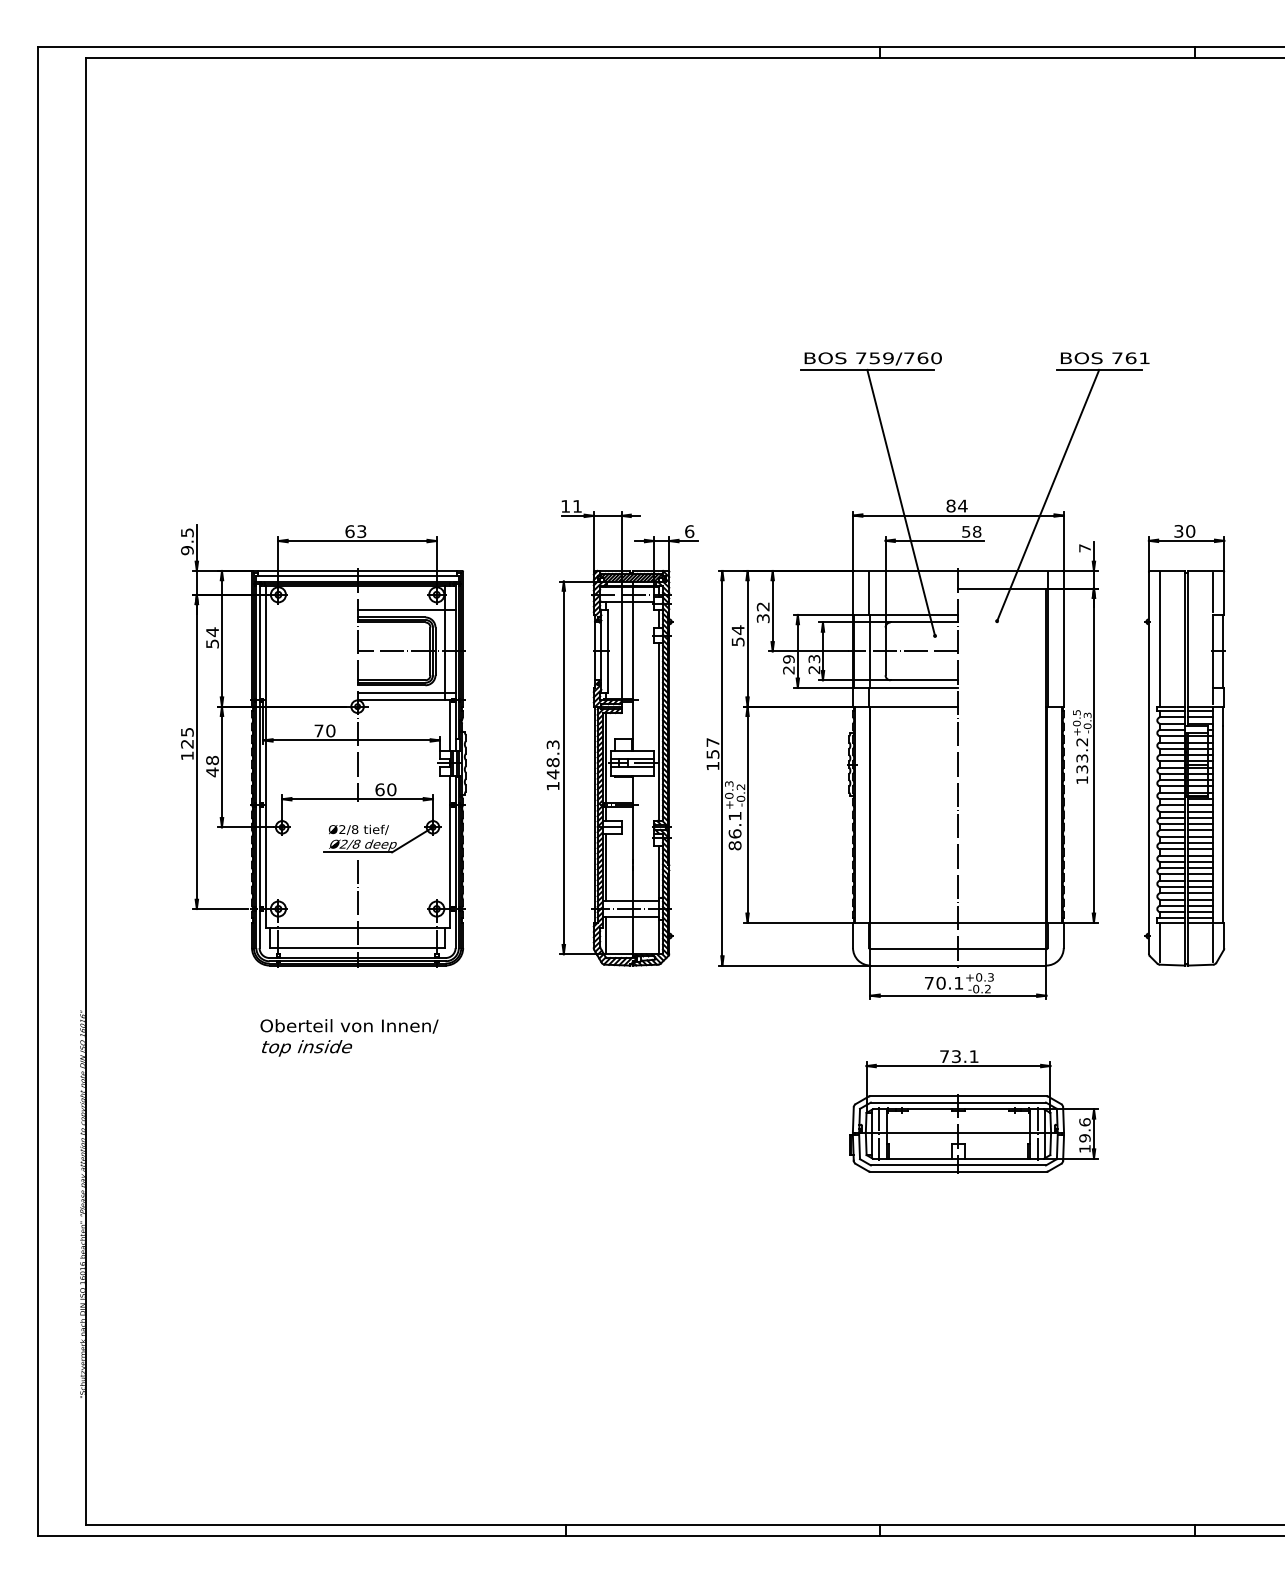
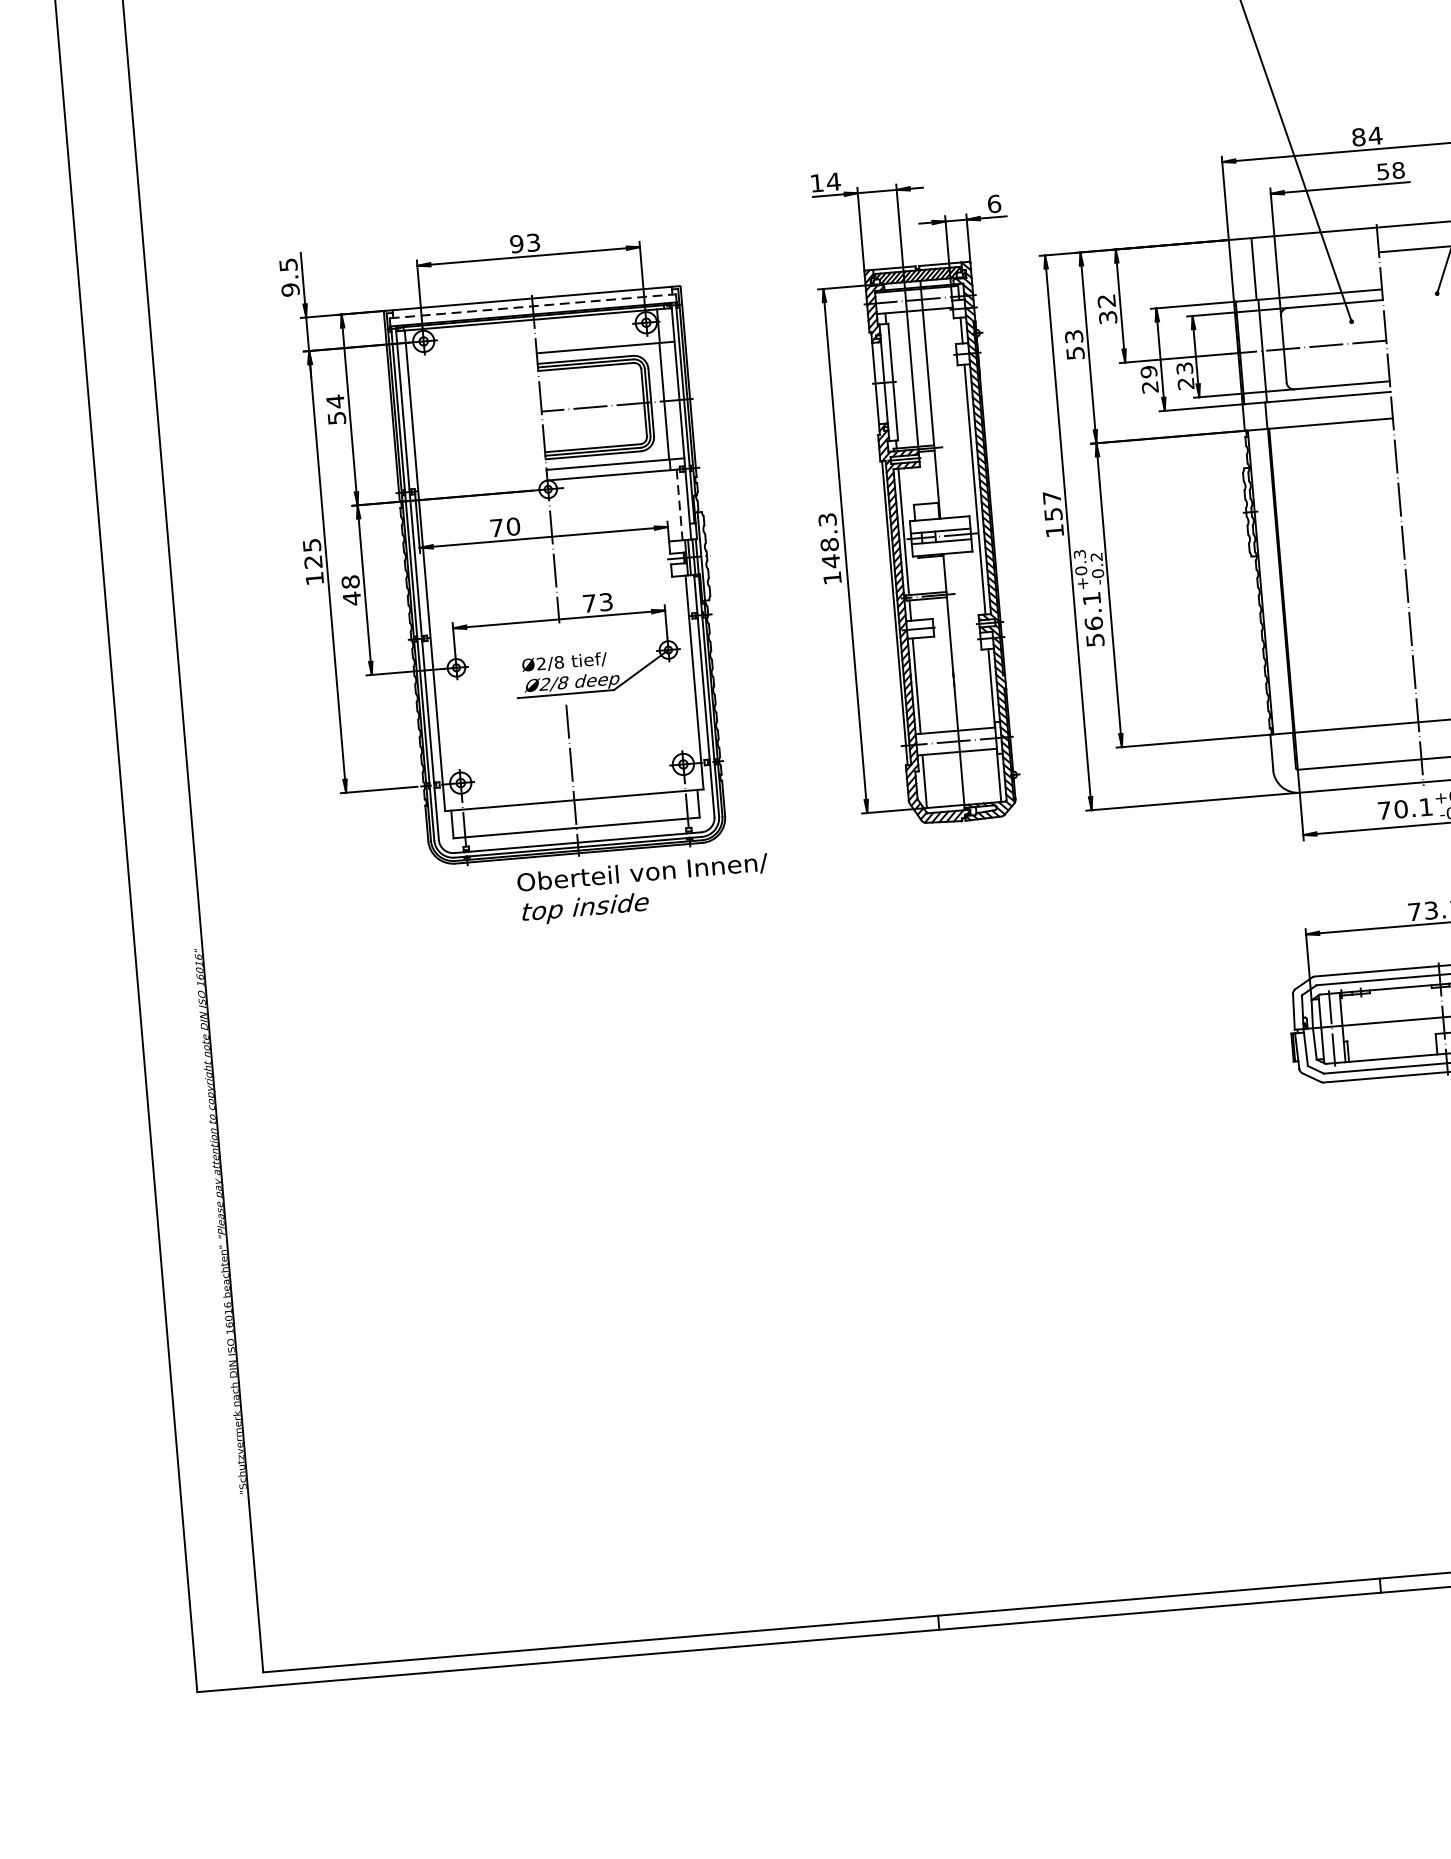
text: (577, 506) -> (833, 181), 11 -> 14
text: (349, 531) -> (516, 244), 63 -> 93
line: (357, 576) -> (532, 306), solid -> dashed
text: (737, 630) -> (1073, 337), 54 -> 53
line: (449, 726) -> (679, 506), solid -> dashed
text: (385, 789) -> (597, 602), 60 -> 73
text: (734, 845) -> (1094, 639), 86.1 -> 56.1
text: (349, 1037) -> (643, 888), moved

